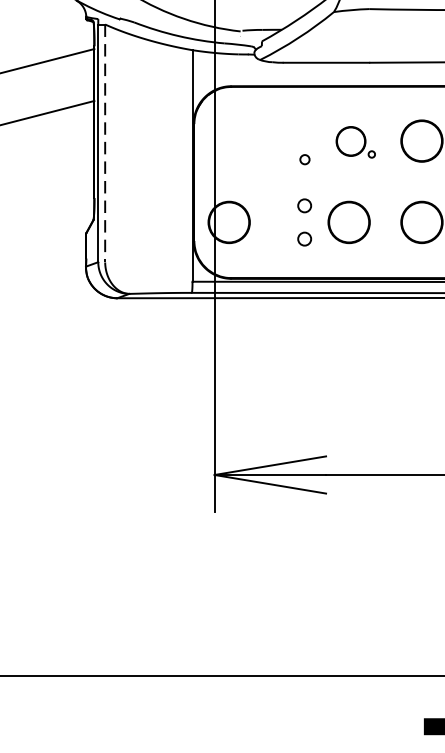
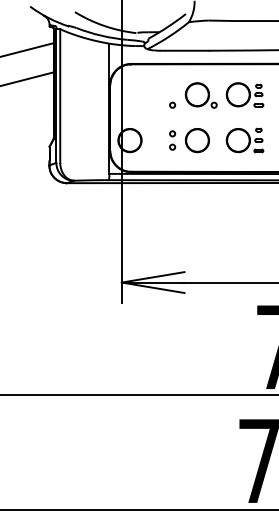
part: (354, 142) -> (200, 95), size x1.43
line: (105, 144) -> (60, 96), dashed -> solid
part: (304, 222) -> (172, 140), size x0.71

